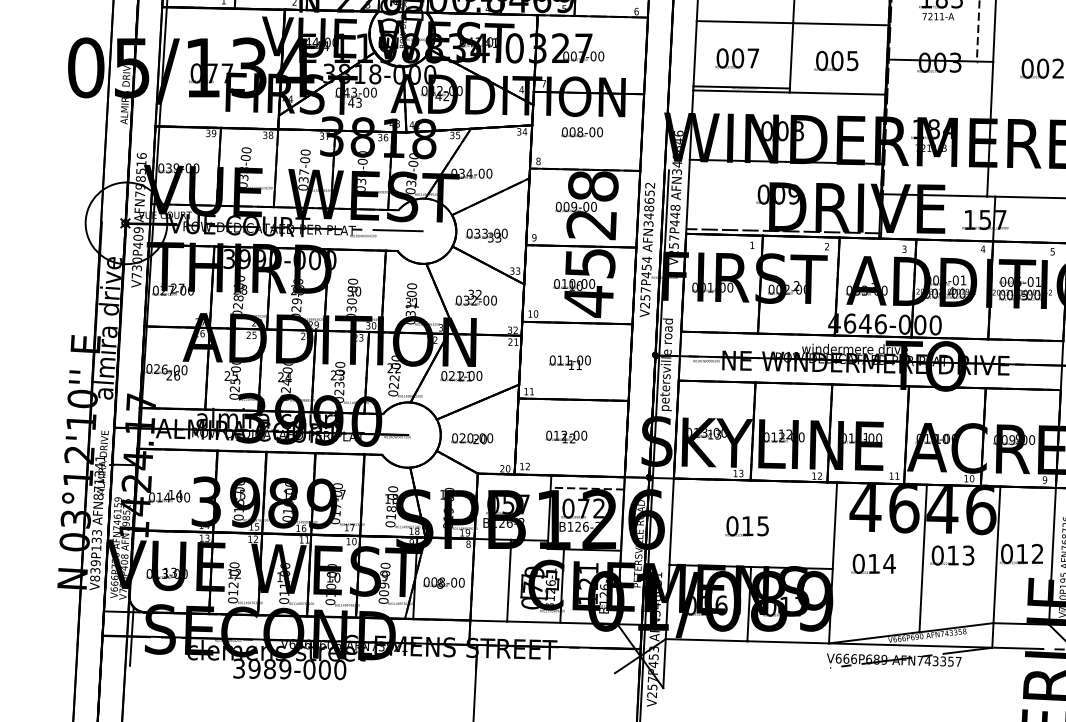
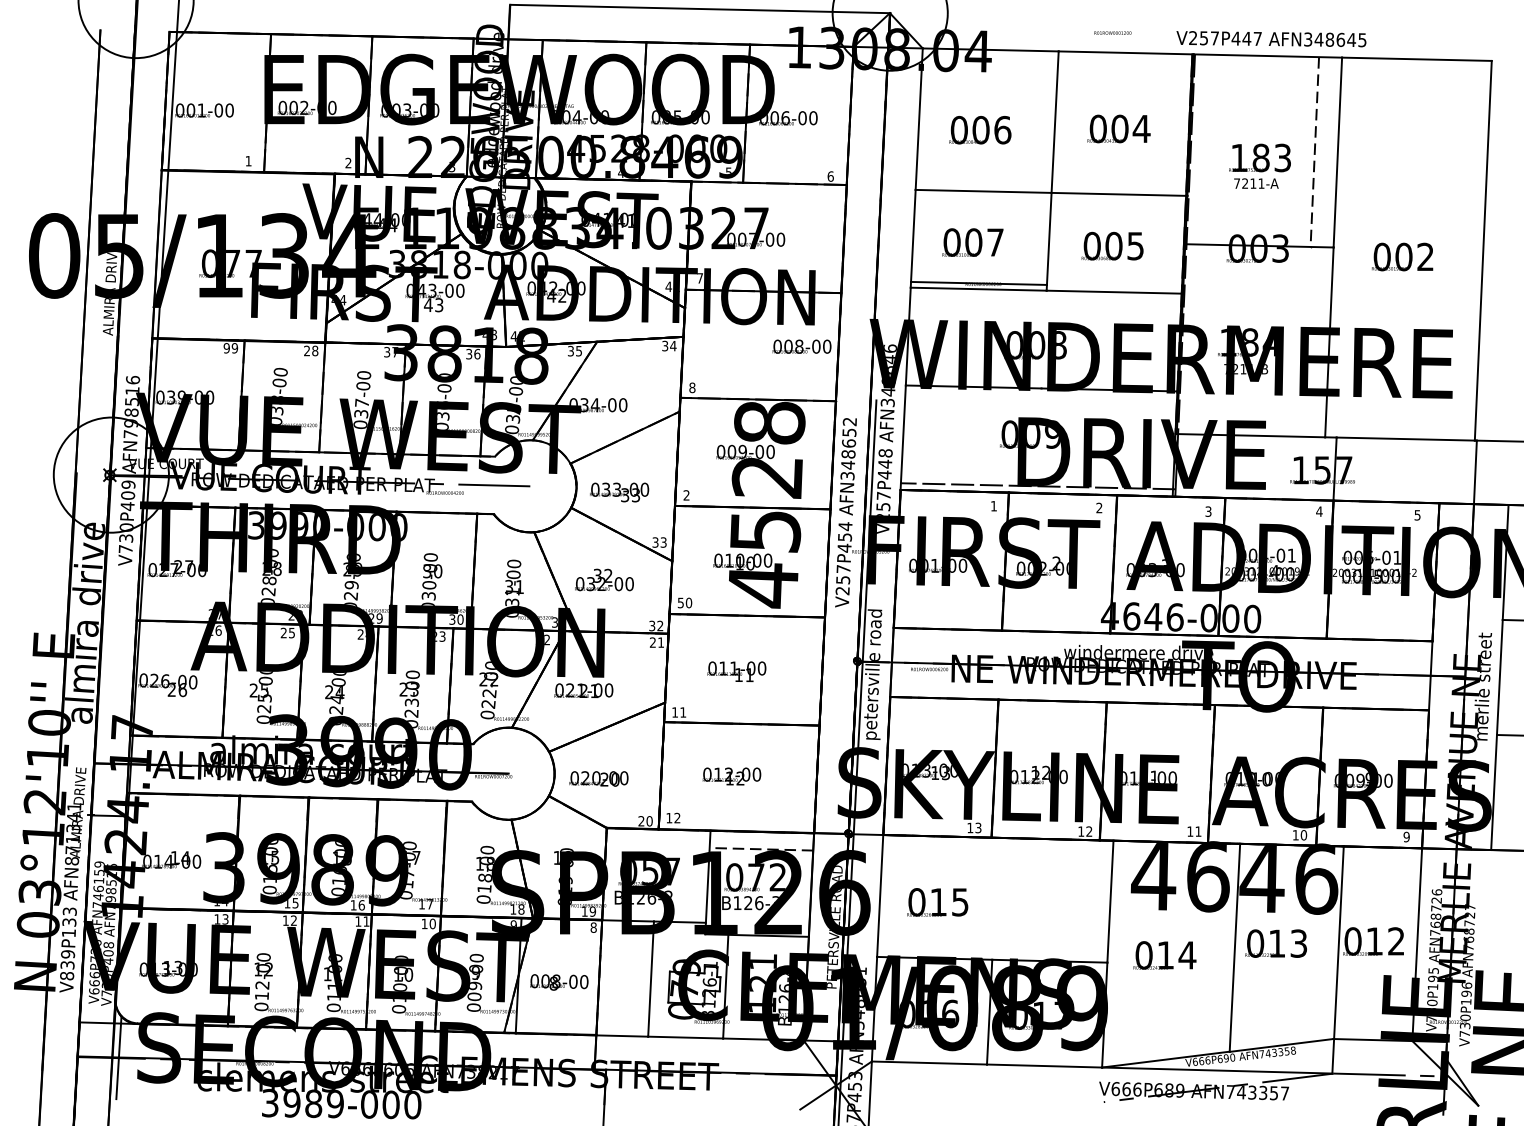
text: (581, 132) -> (801, 346), moved
text: (208, 133) -> (226, 348), 39 -> 99
text: (265, 135) -> (307, 351), 38 -> 28
text: (534, 237) -> (686, 495), 9 -> 2
text: (530, 313) -> (680, 602), 10 -> 50
text: (747, 526) -> (937, 902), moved

